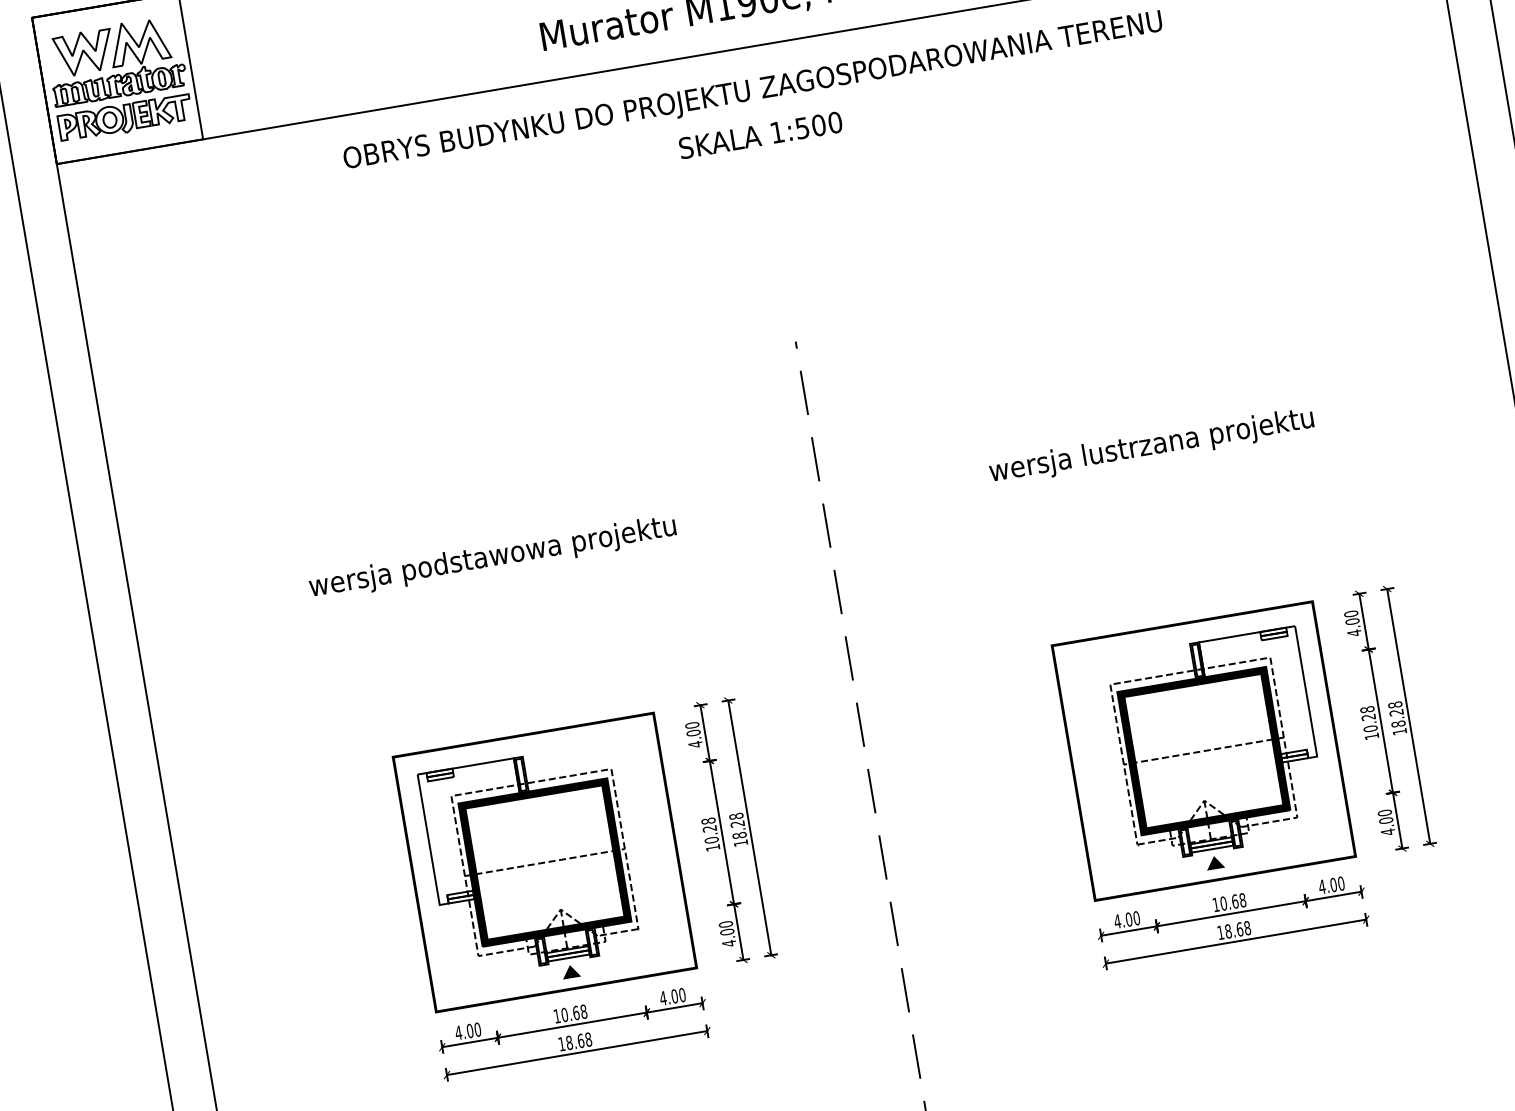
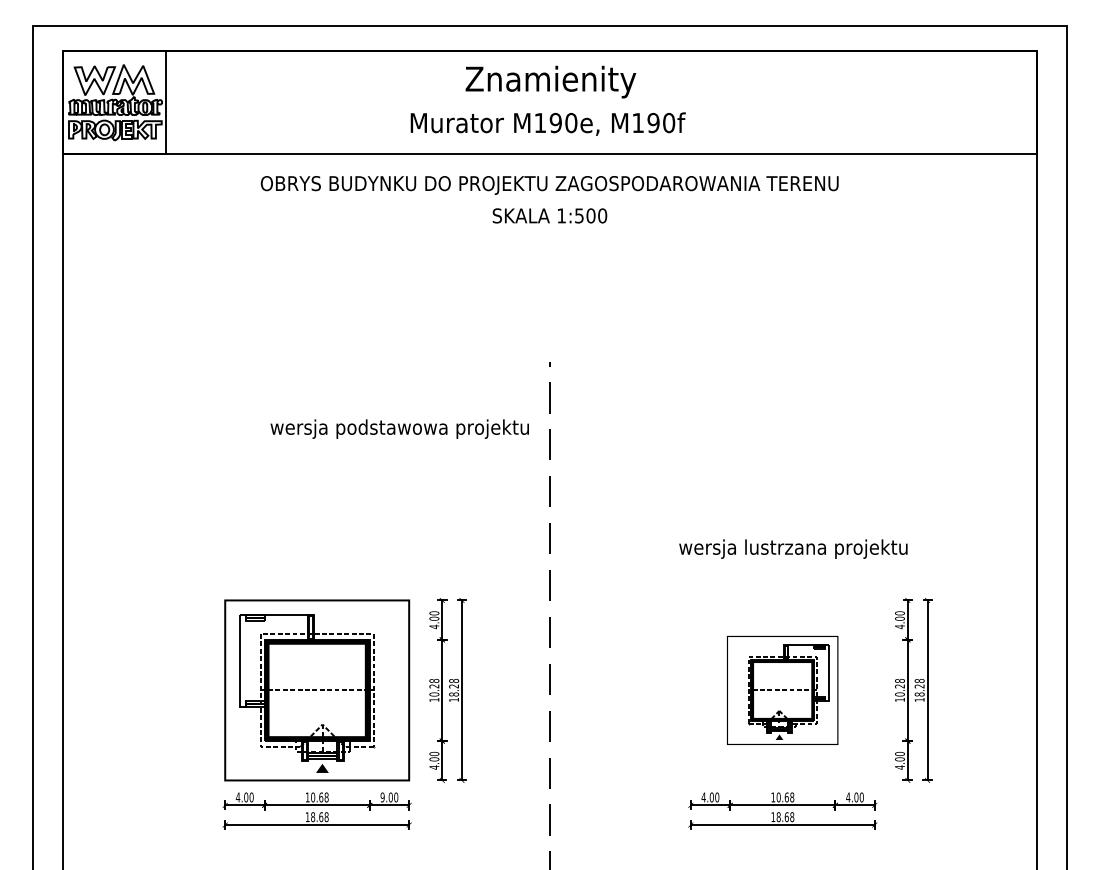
text: (1151, 445) -> (793, 548), moved
text: (492, 557) -> (399, 428), moved
part: (1203, 751) -> (782, 690), size x0.6
text: (662, 998) -> (382, 797), 4.00 -> 9.00

